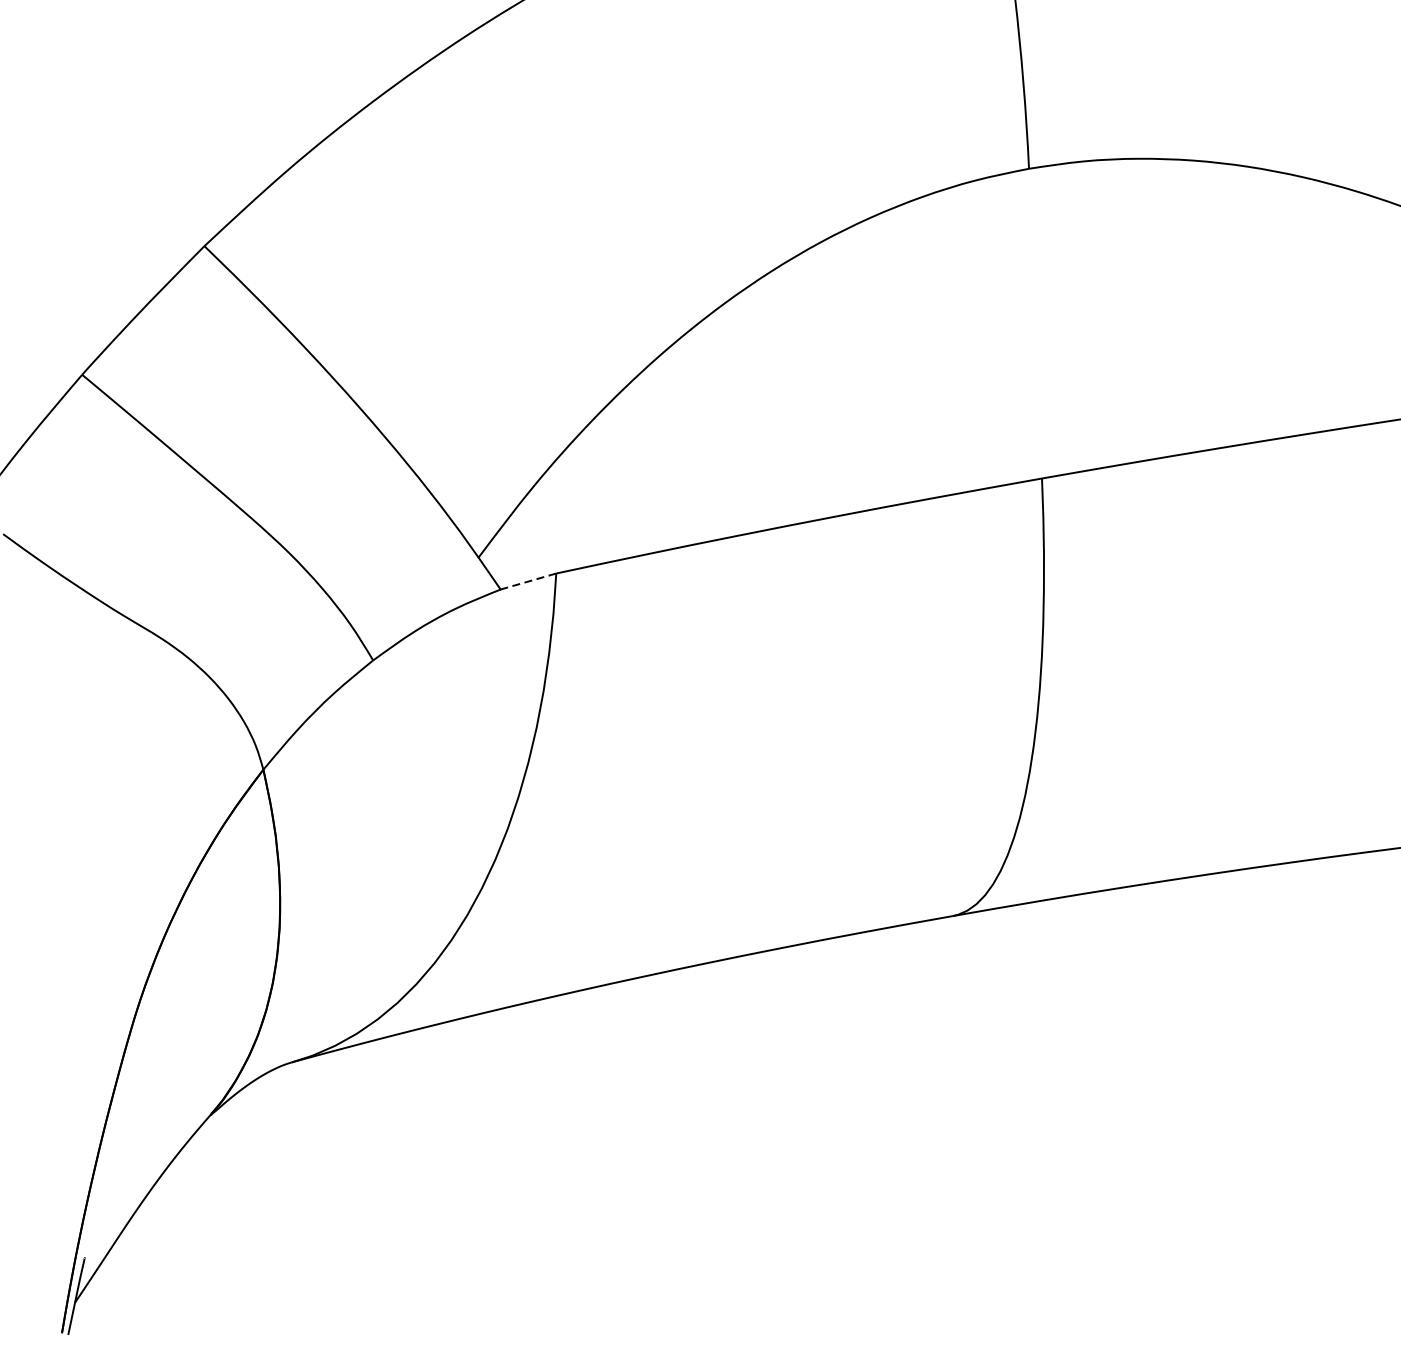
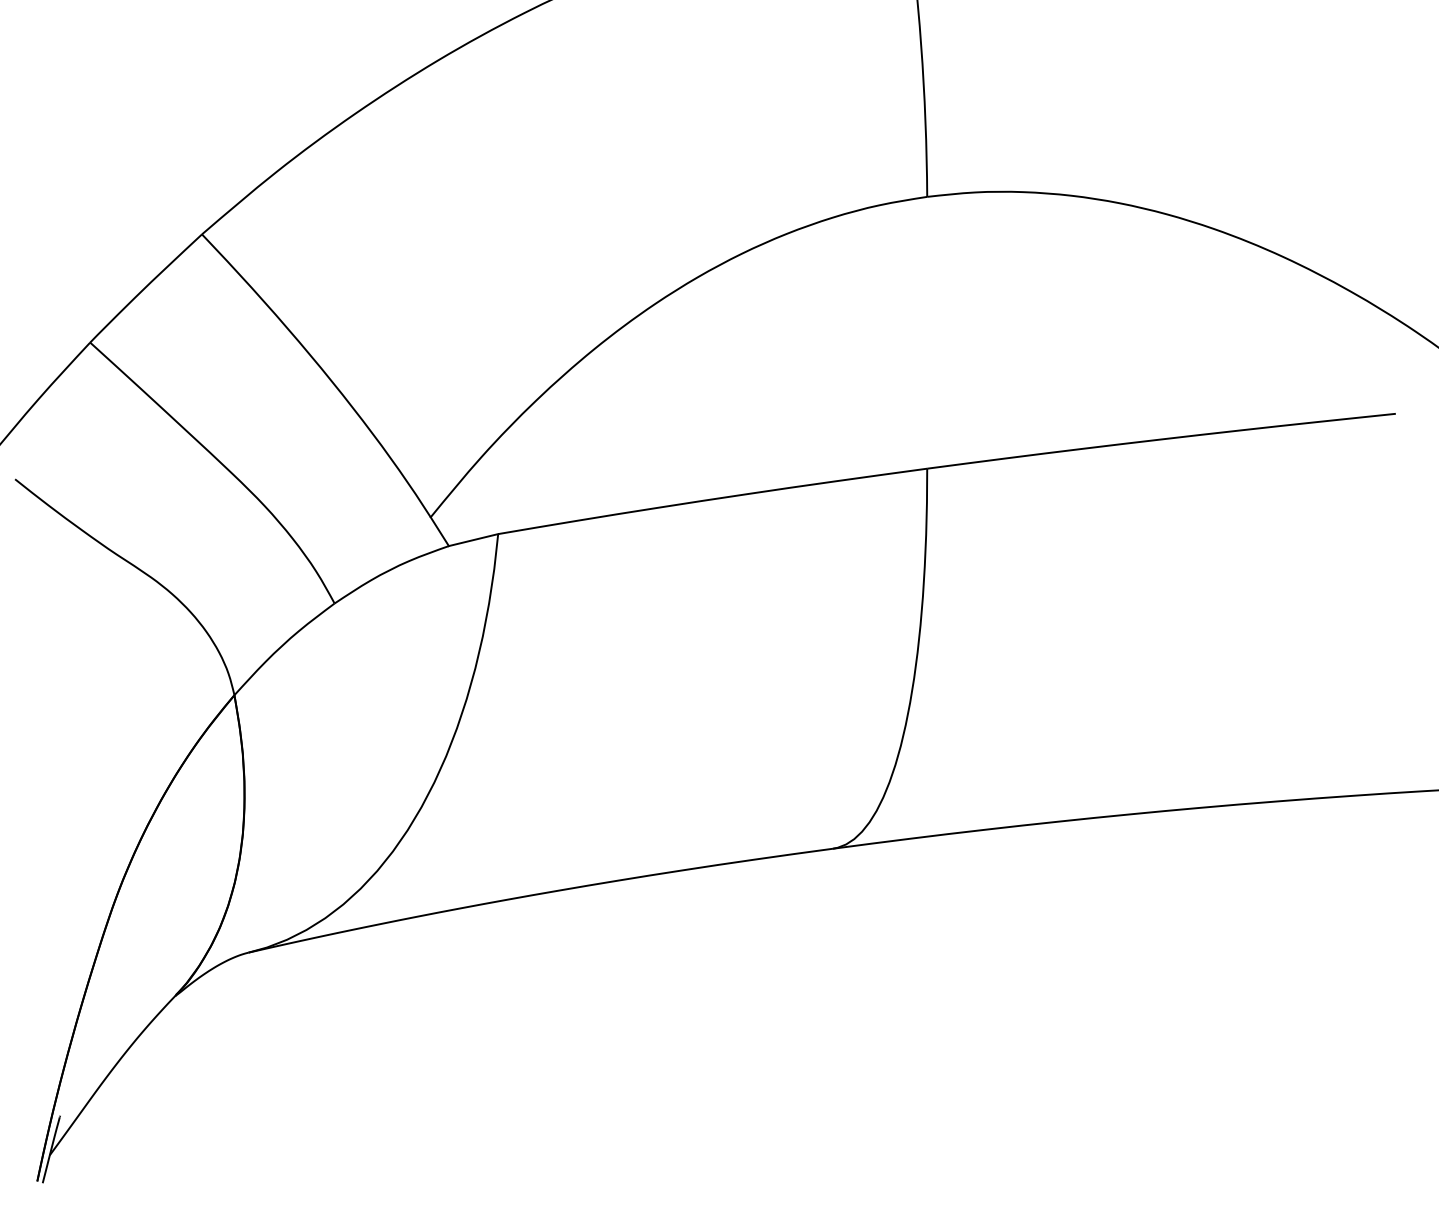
line: (528, 582) -> (473, 540), dashed -> solid

